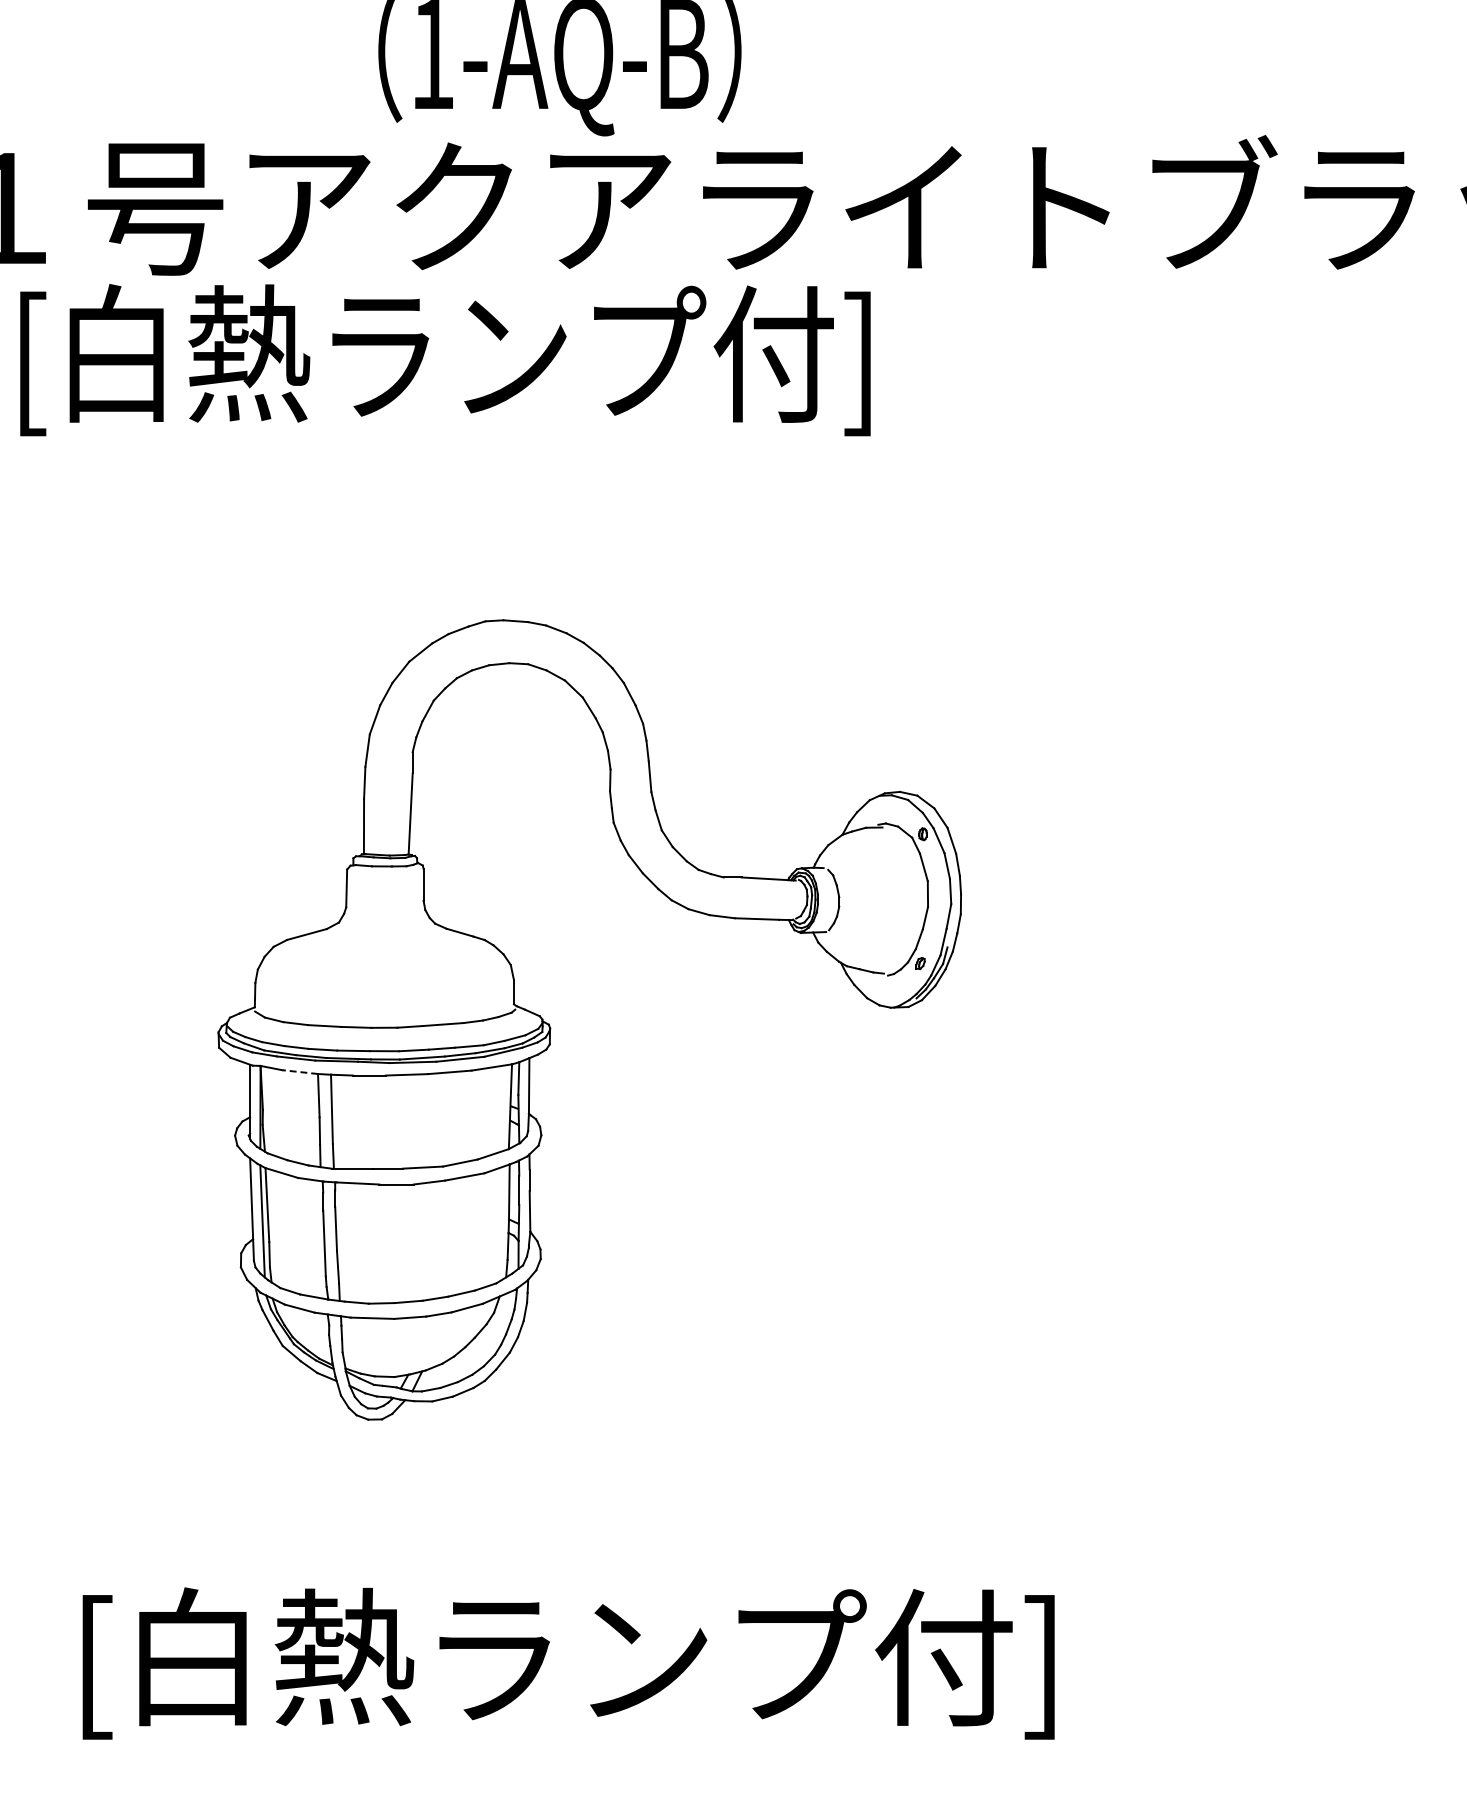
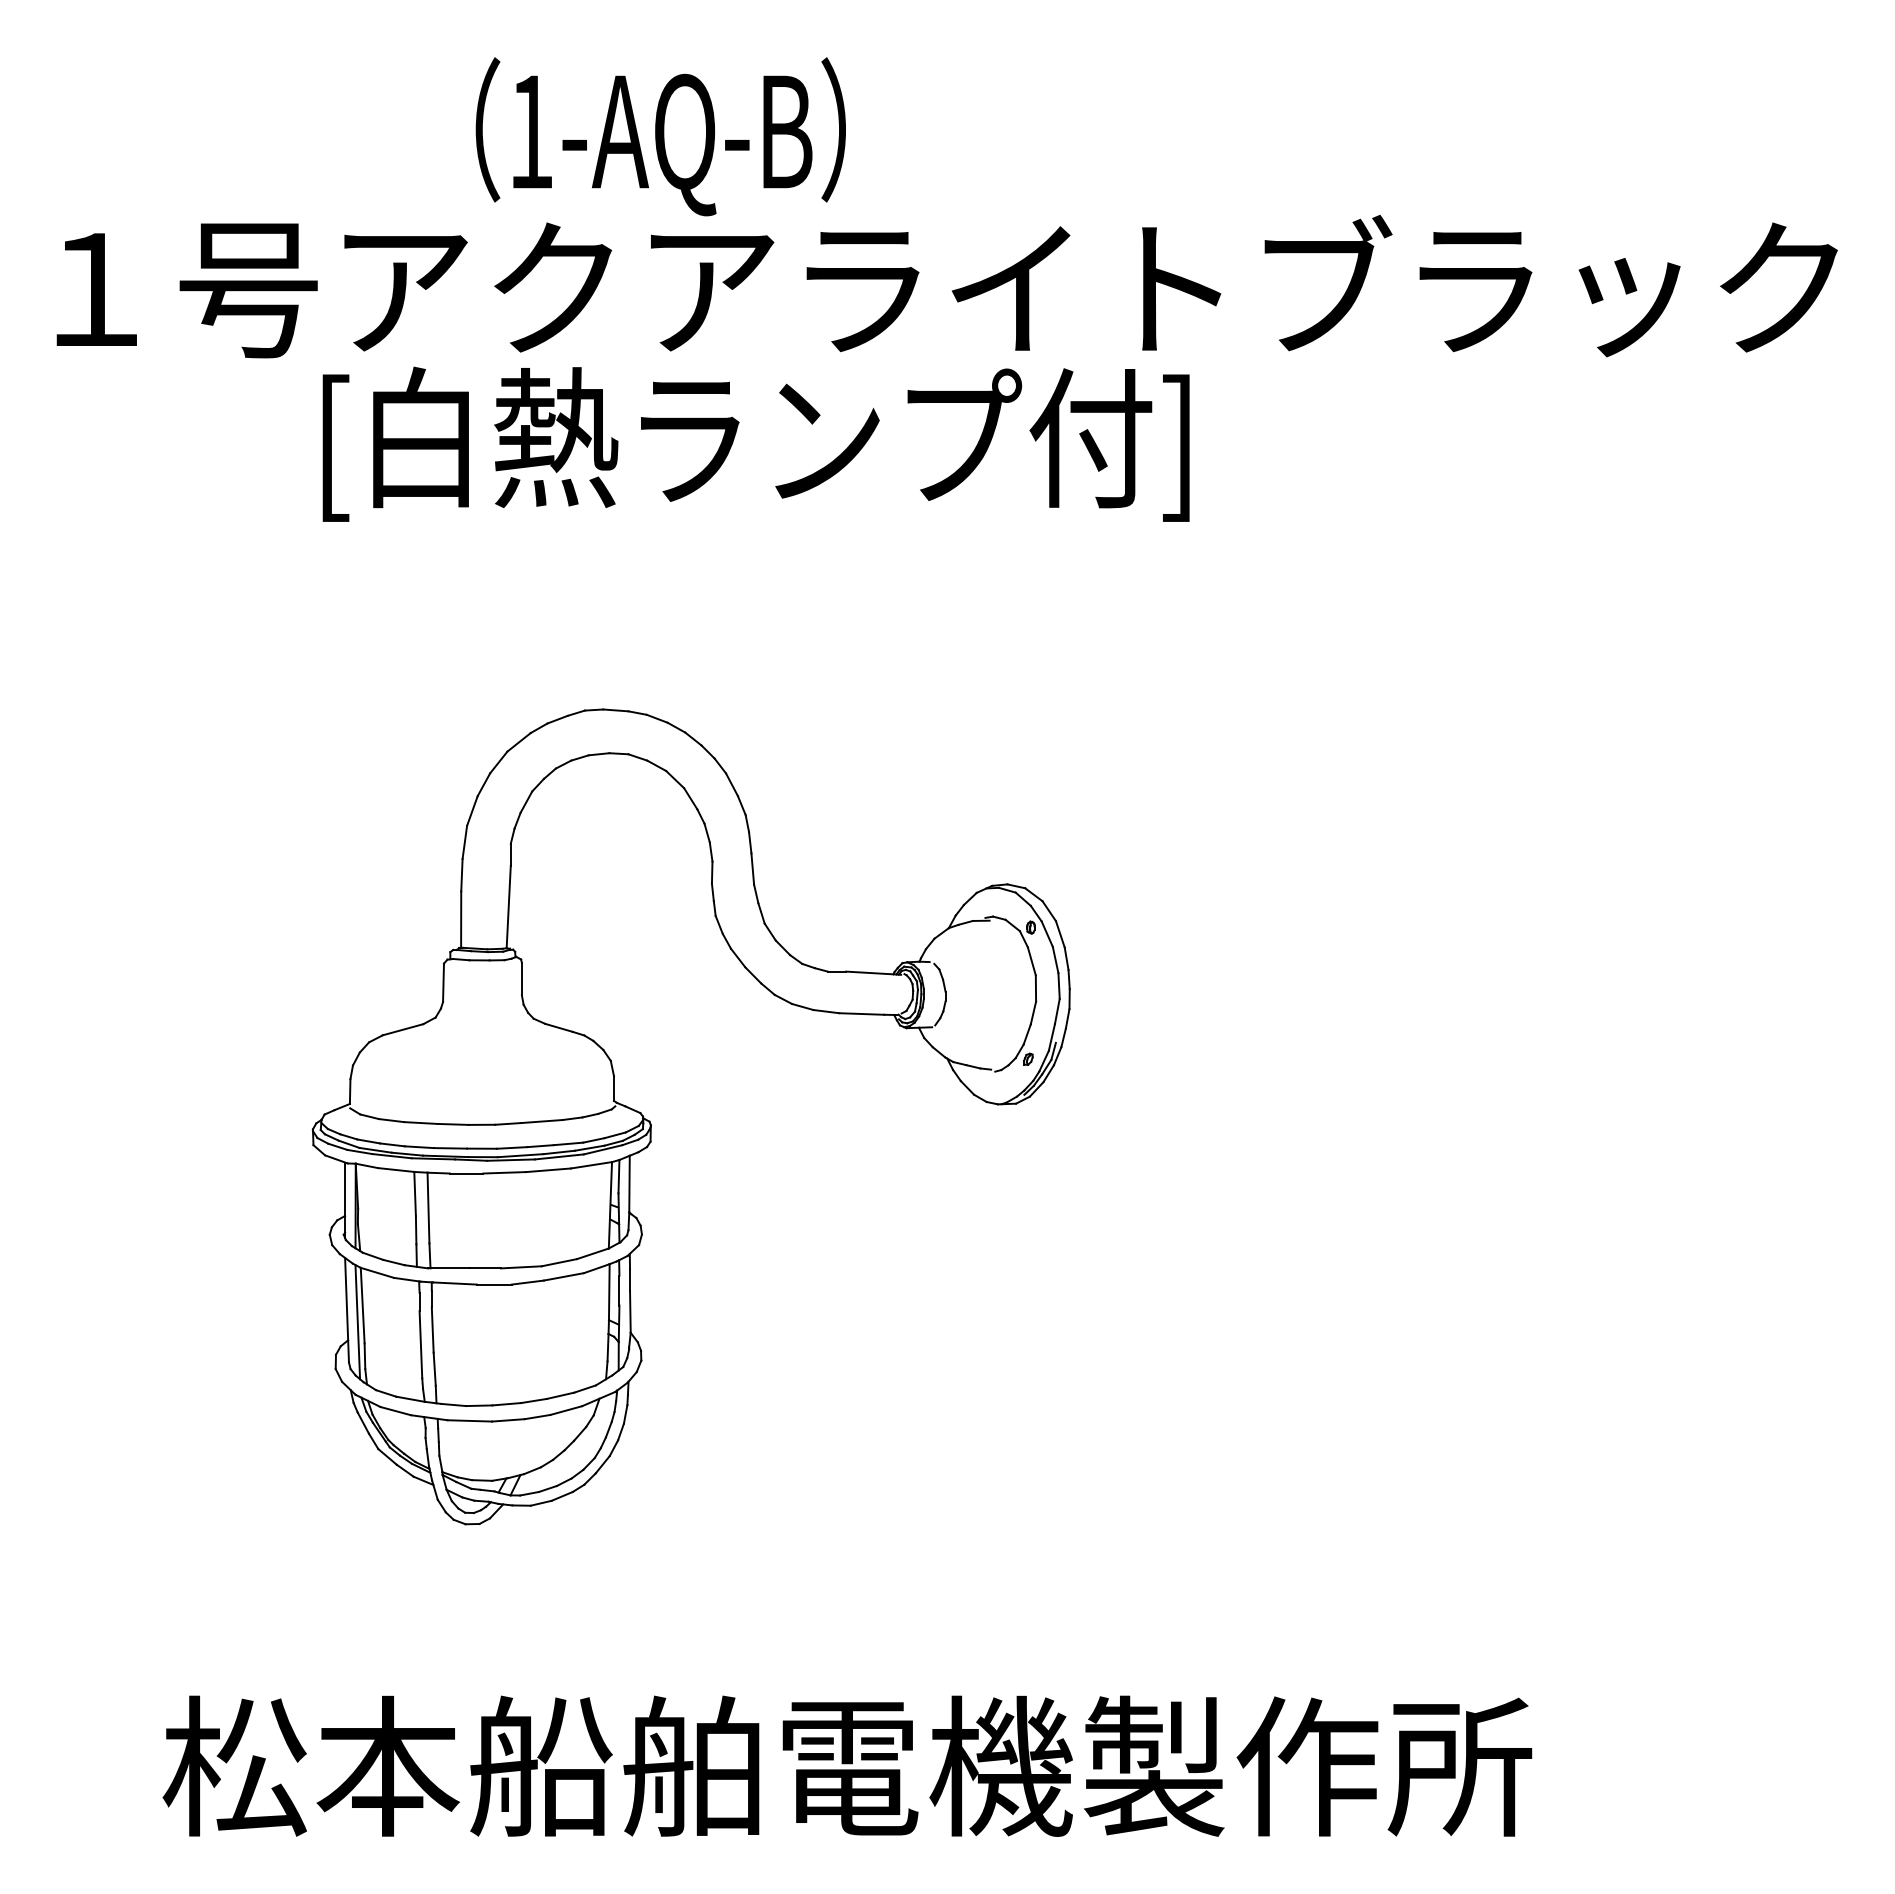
text: (444, 359) -> (755, 443), moved
line: (299, 1071) -> (395, 1169), dashed -> solid
text: (743, 1663) -> (847, 1772), [白熱ランプ付] -> 松本船舶電機製作所

